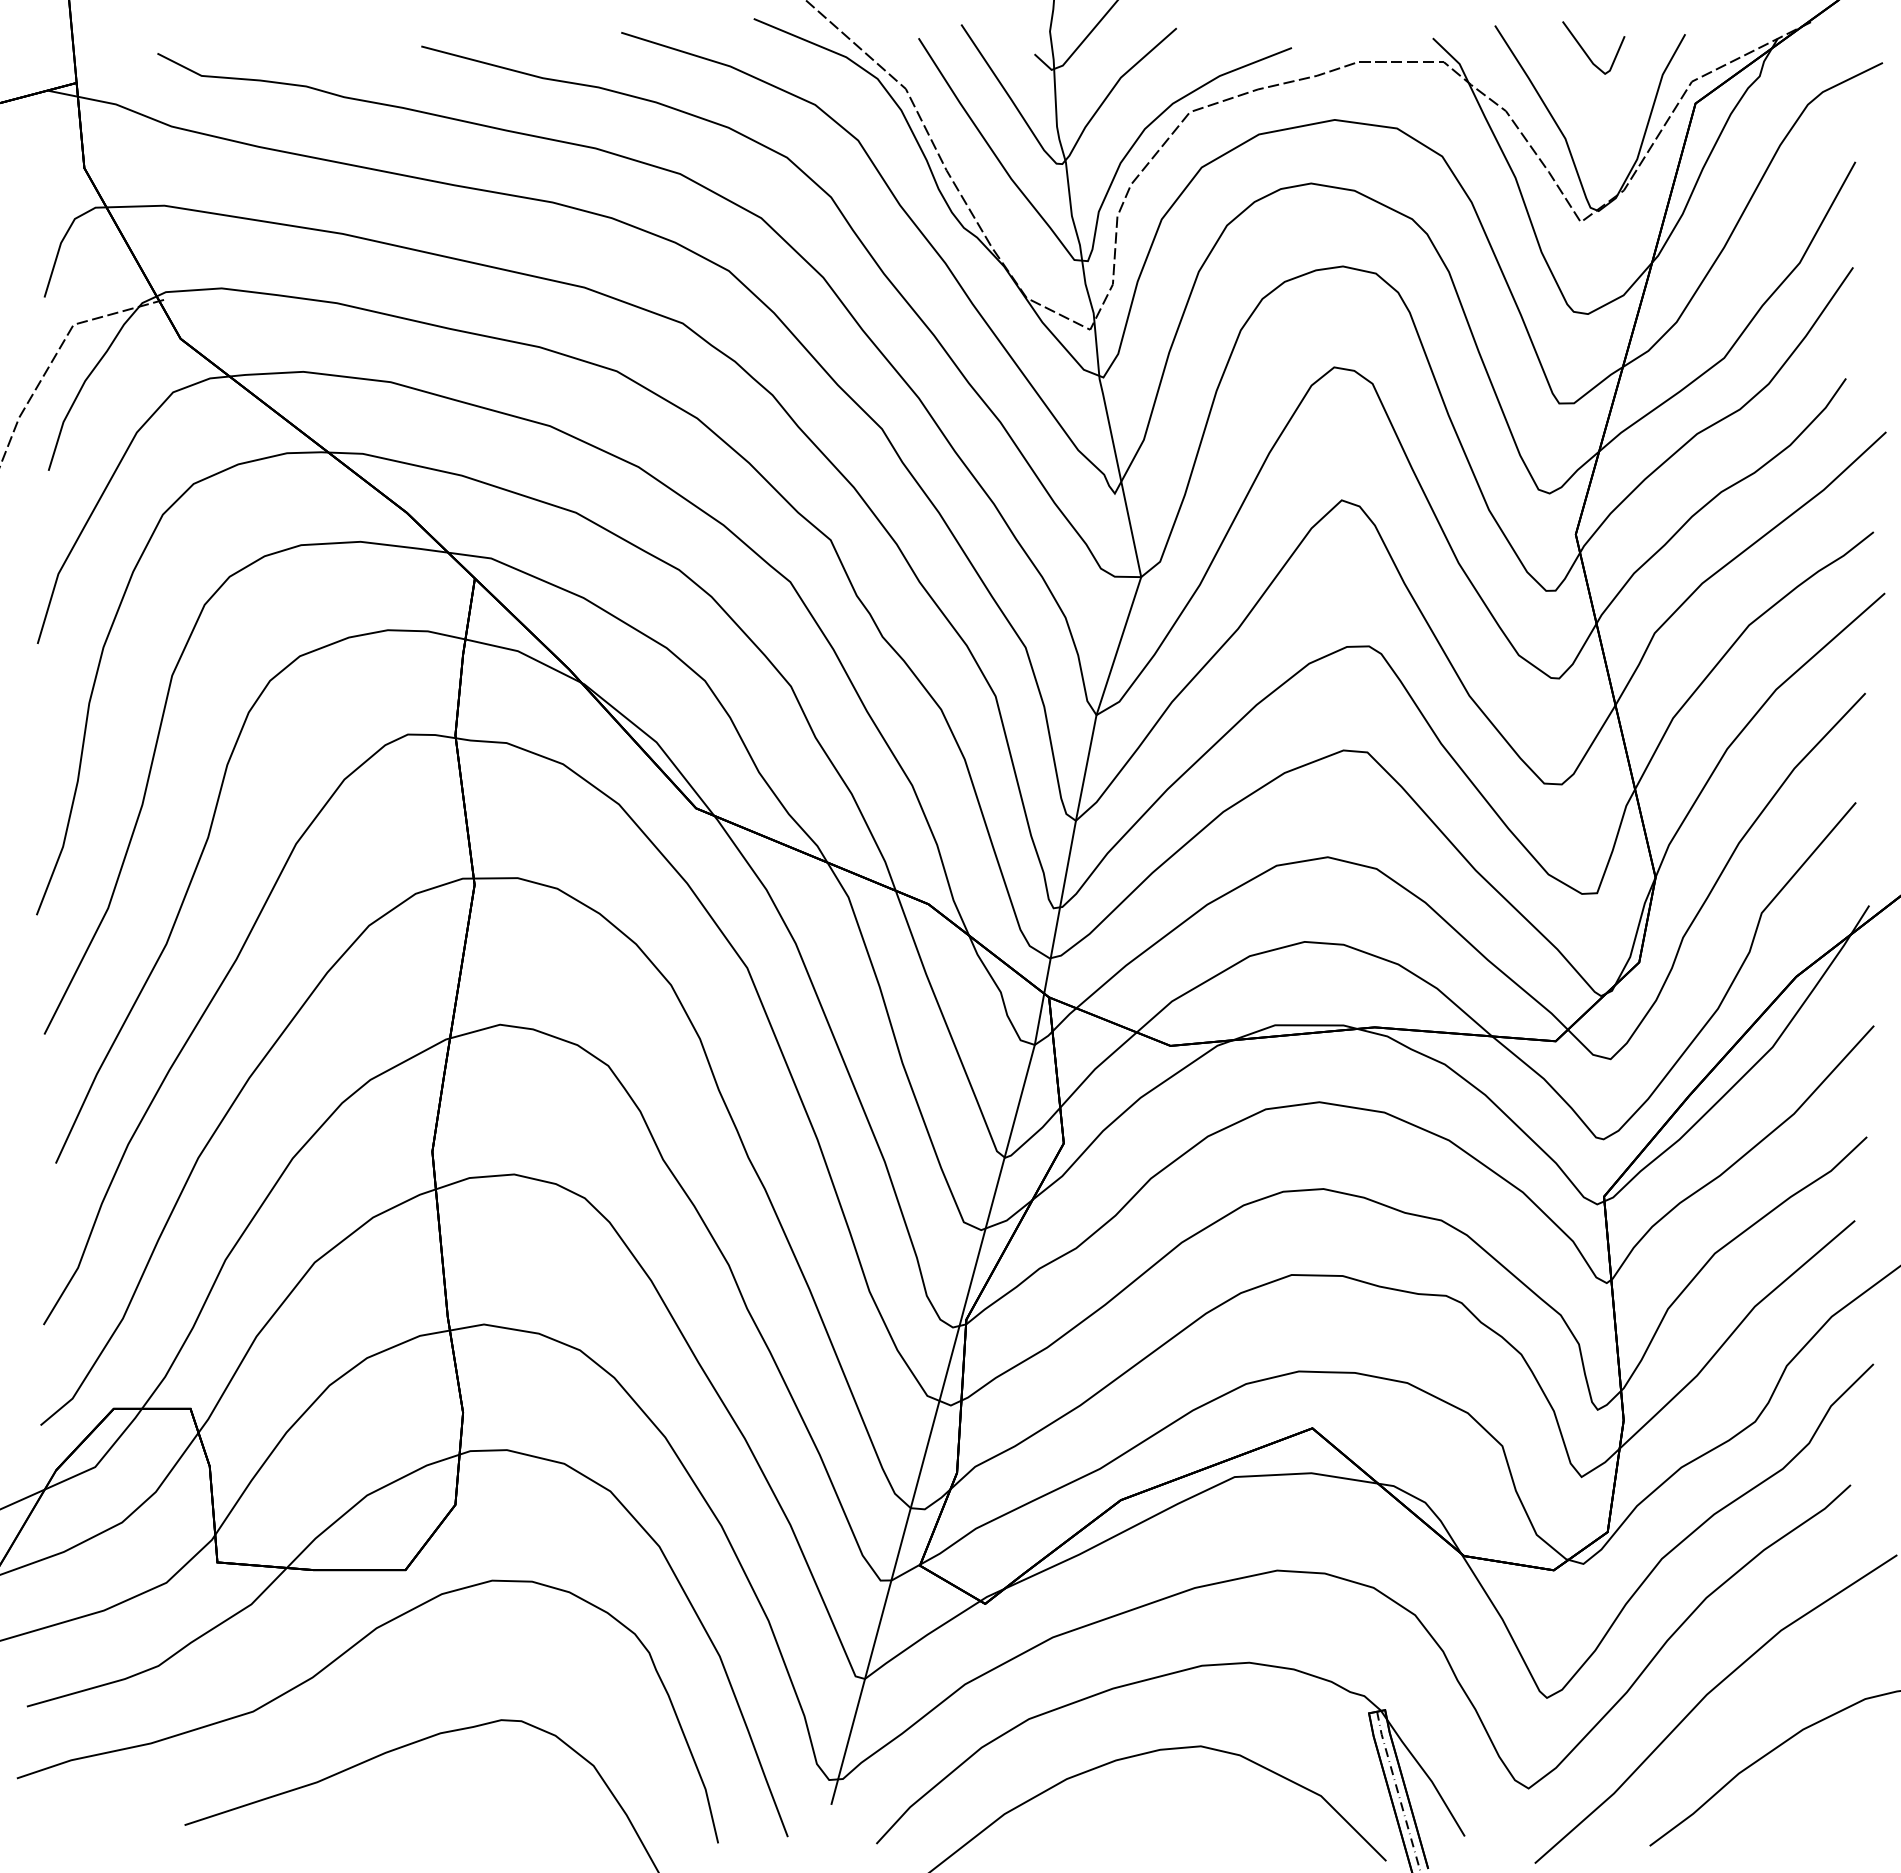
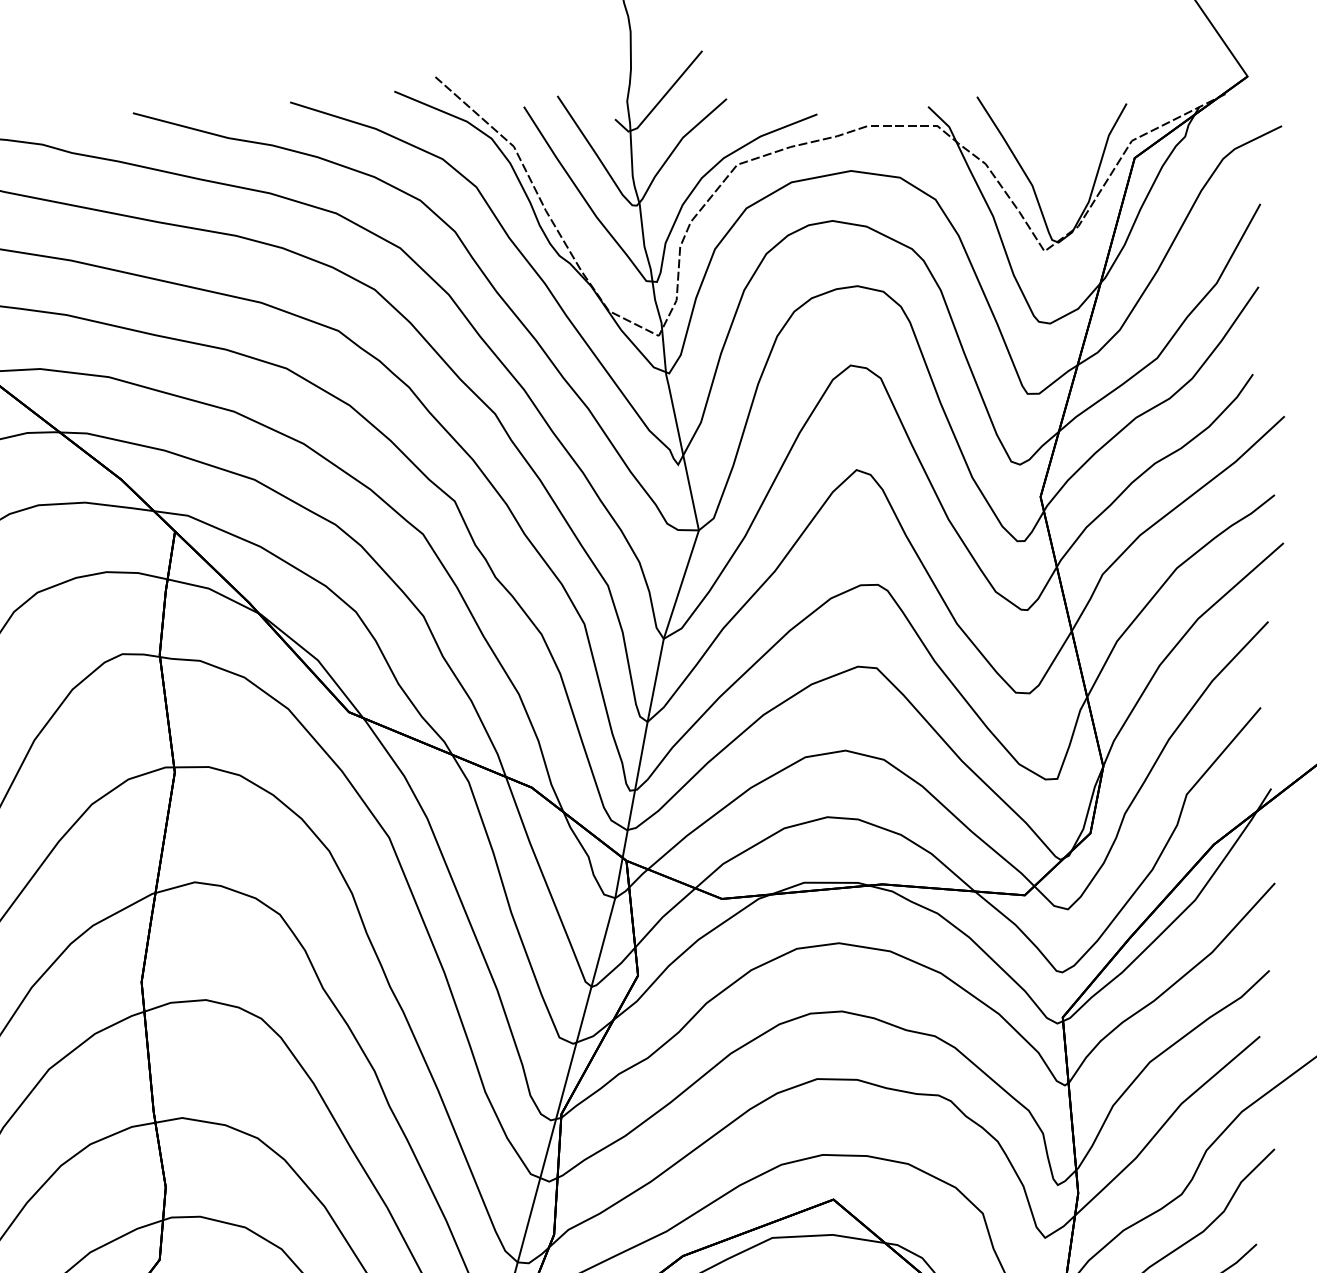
line: (1586, 52) -> (1048, 117), removed

